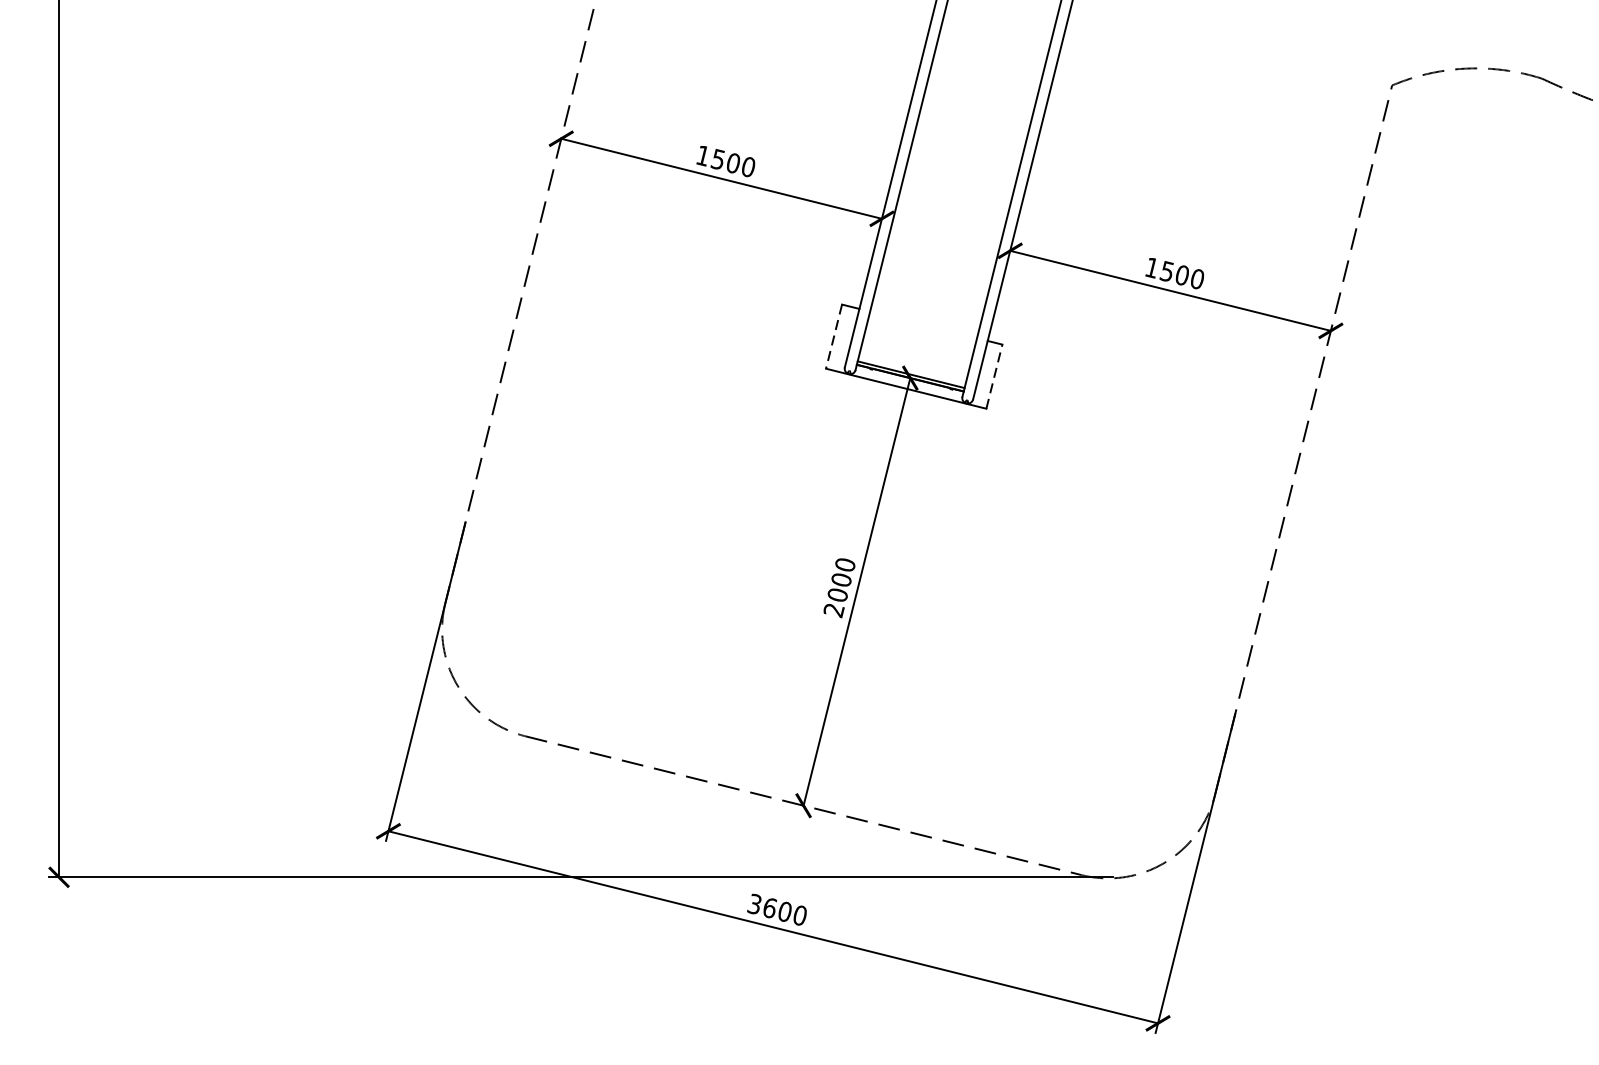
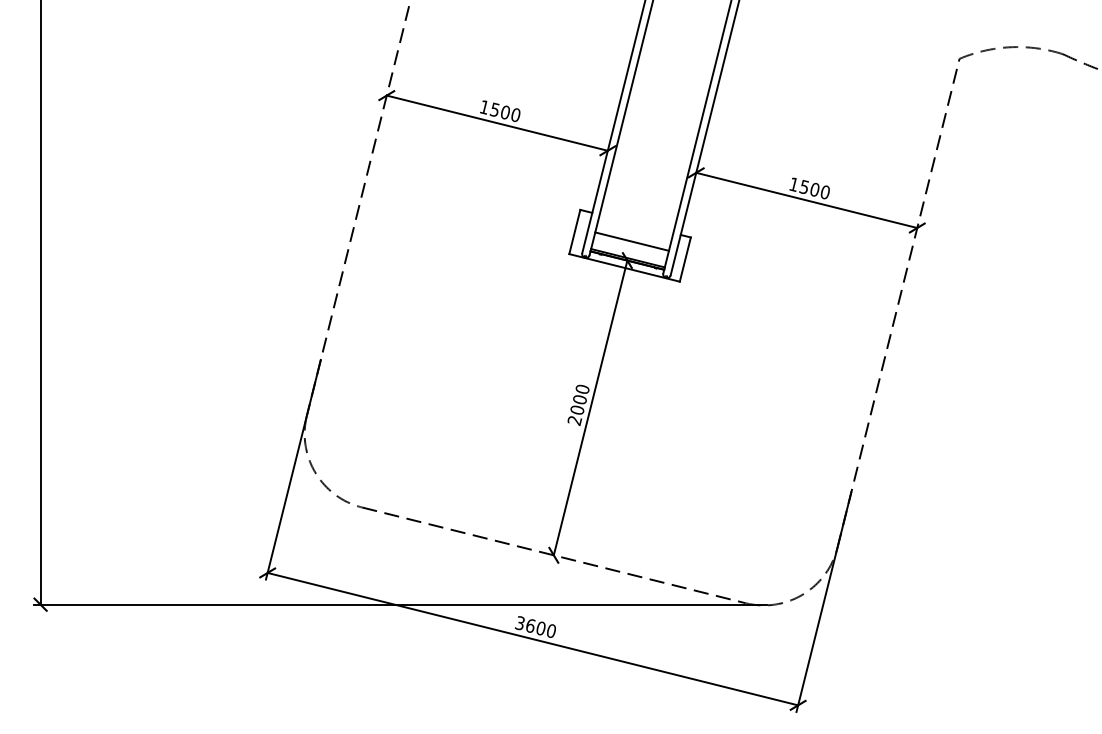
line: (833, 337) -> (574, 232), dashed -> solid
line: (916, 350) -> (631, 241), added
line: (994, 376) -> (685, 259), dashed -> solid

